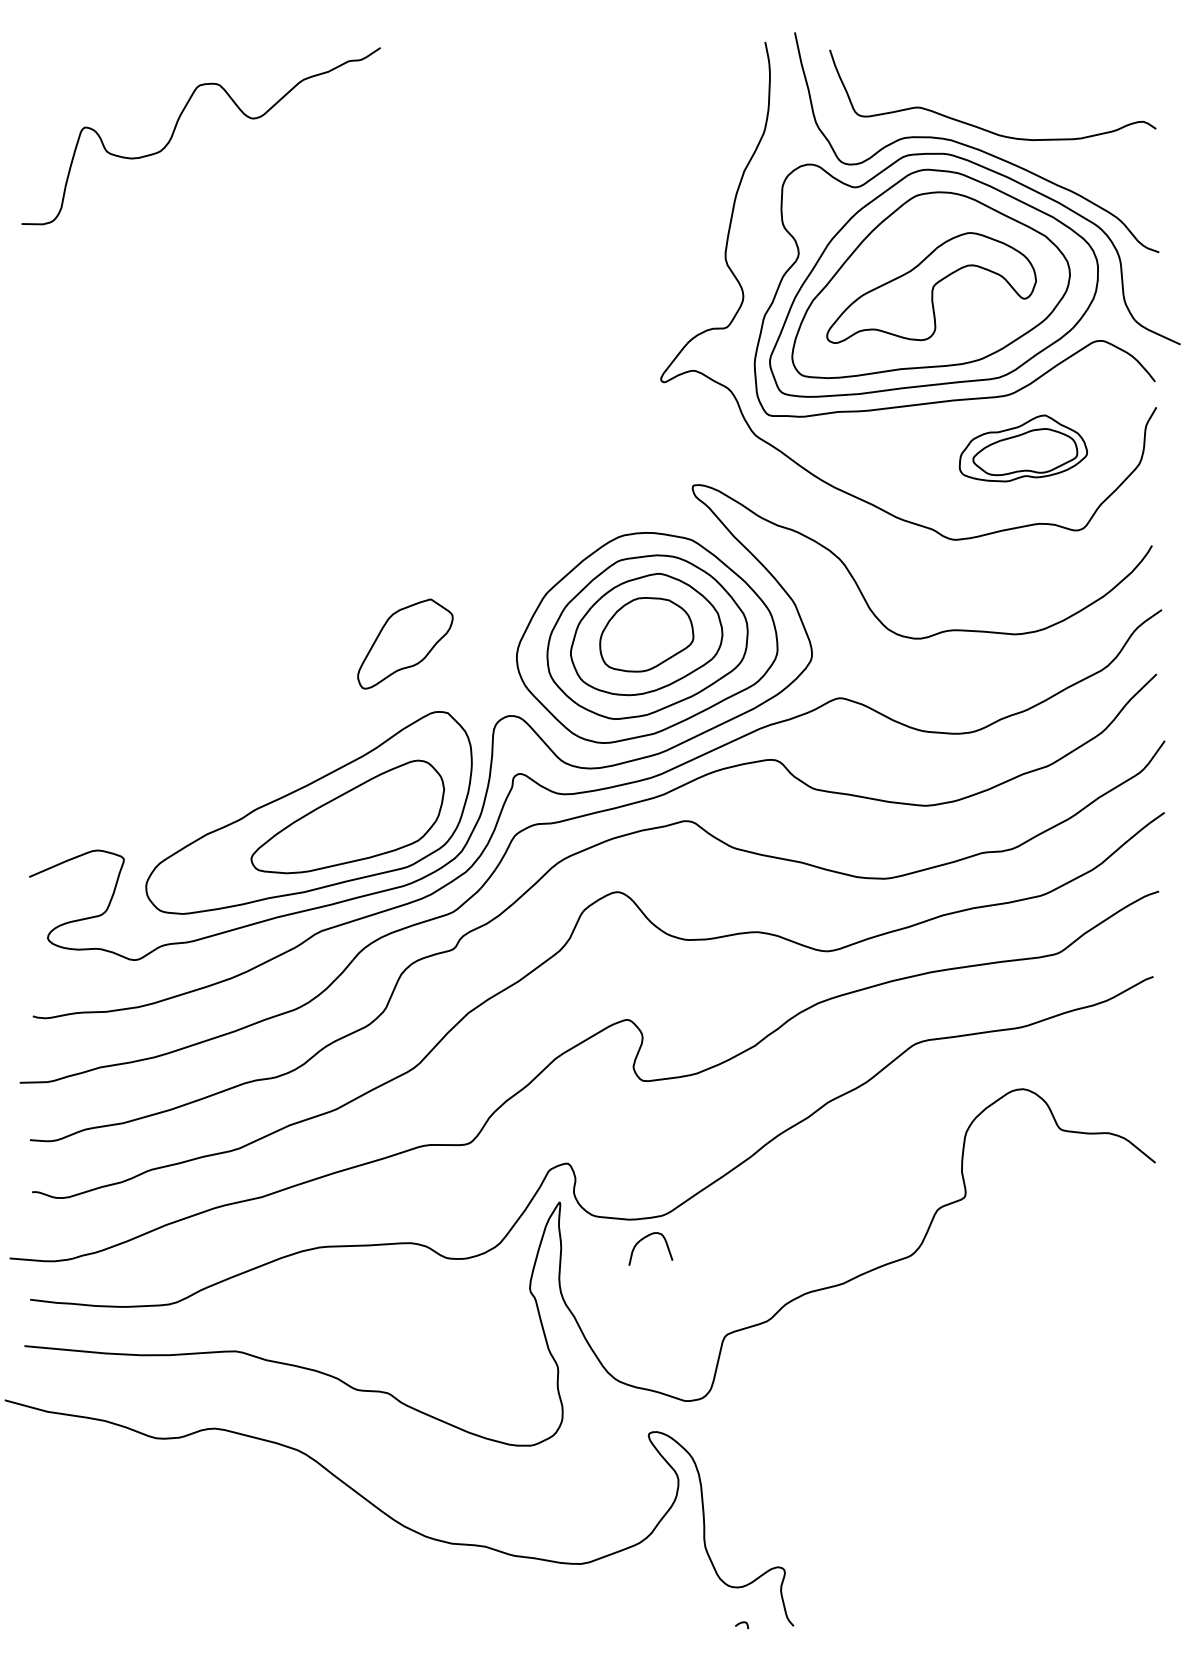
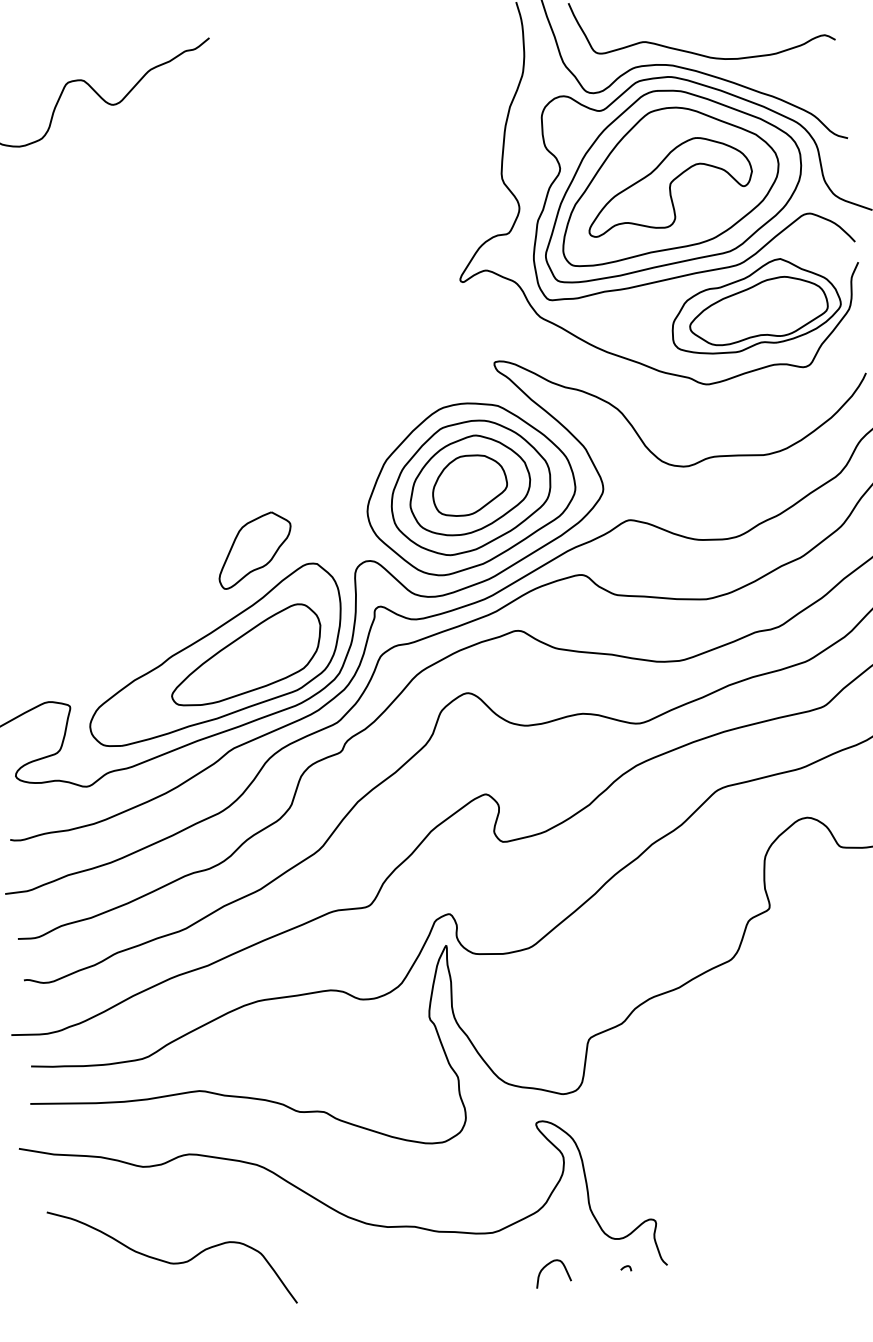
part: (1023, 448) -> (755, 305), size x1.67
part: (405, 643) -> (254, 549), moved
curve: (645, 1238) -> (547, 1265), moved
curve: (180, 1560) -> (172, 1262), added

